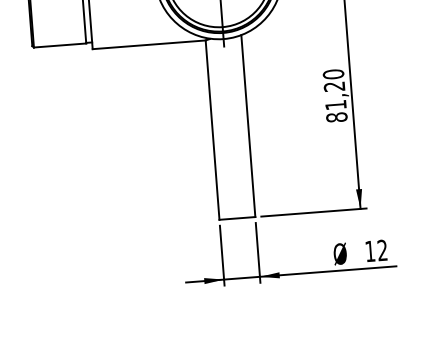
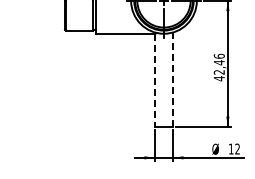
text: (333, 95) -> (218, 67), 81,20 -> 42,46
line: (248, 125) -> (173, 79), solid -> dashed
line: (212, 130) -> (154, 80), solid -> dashed

